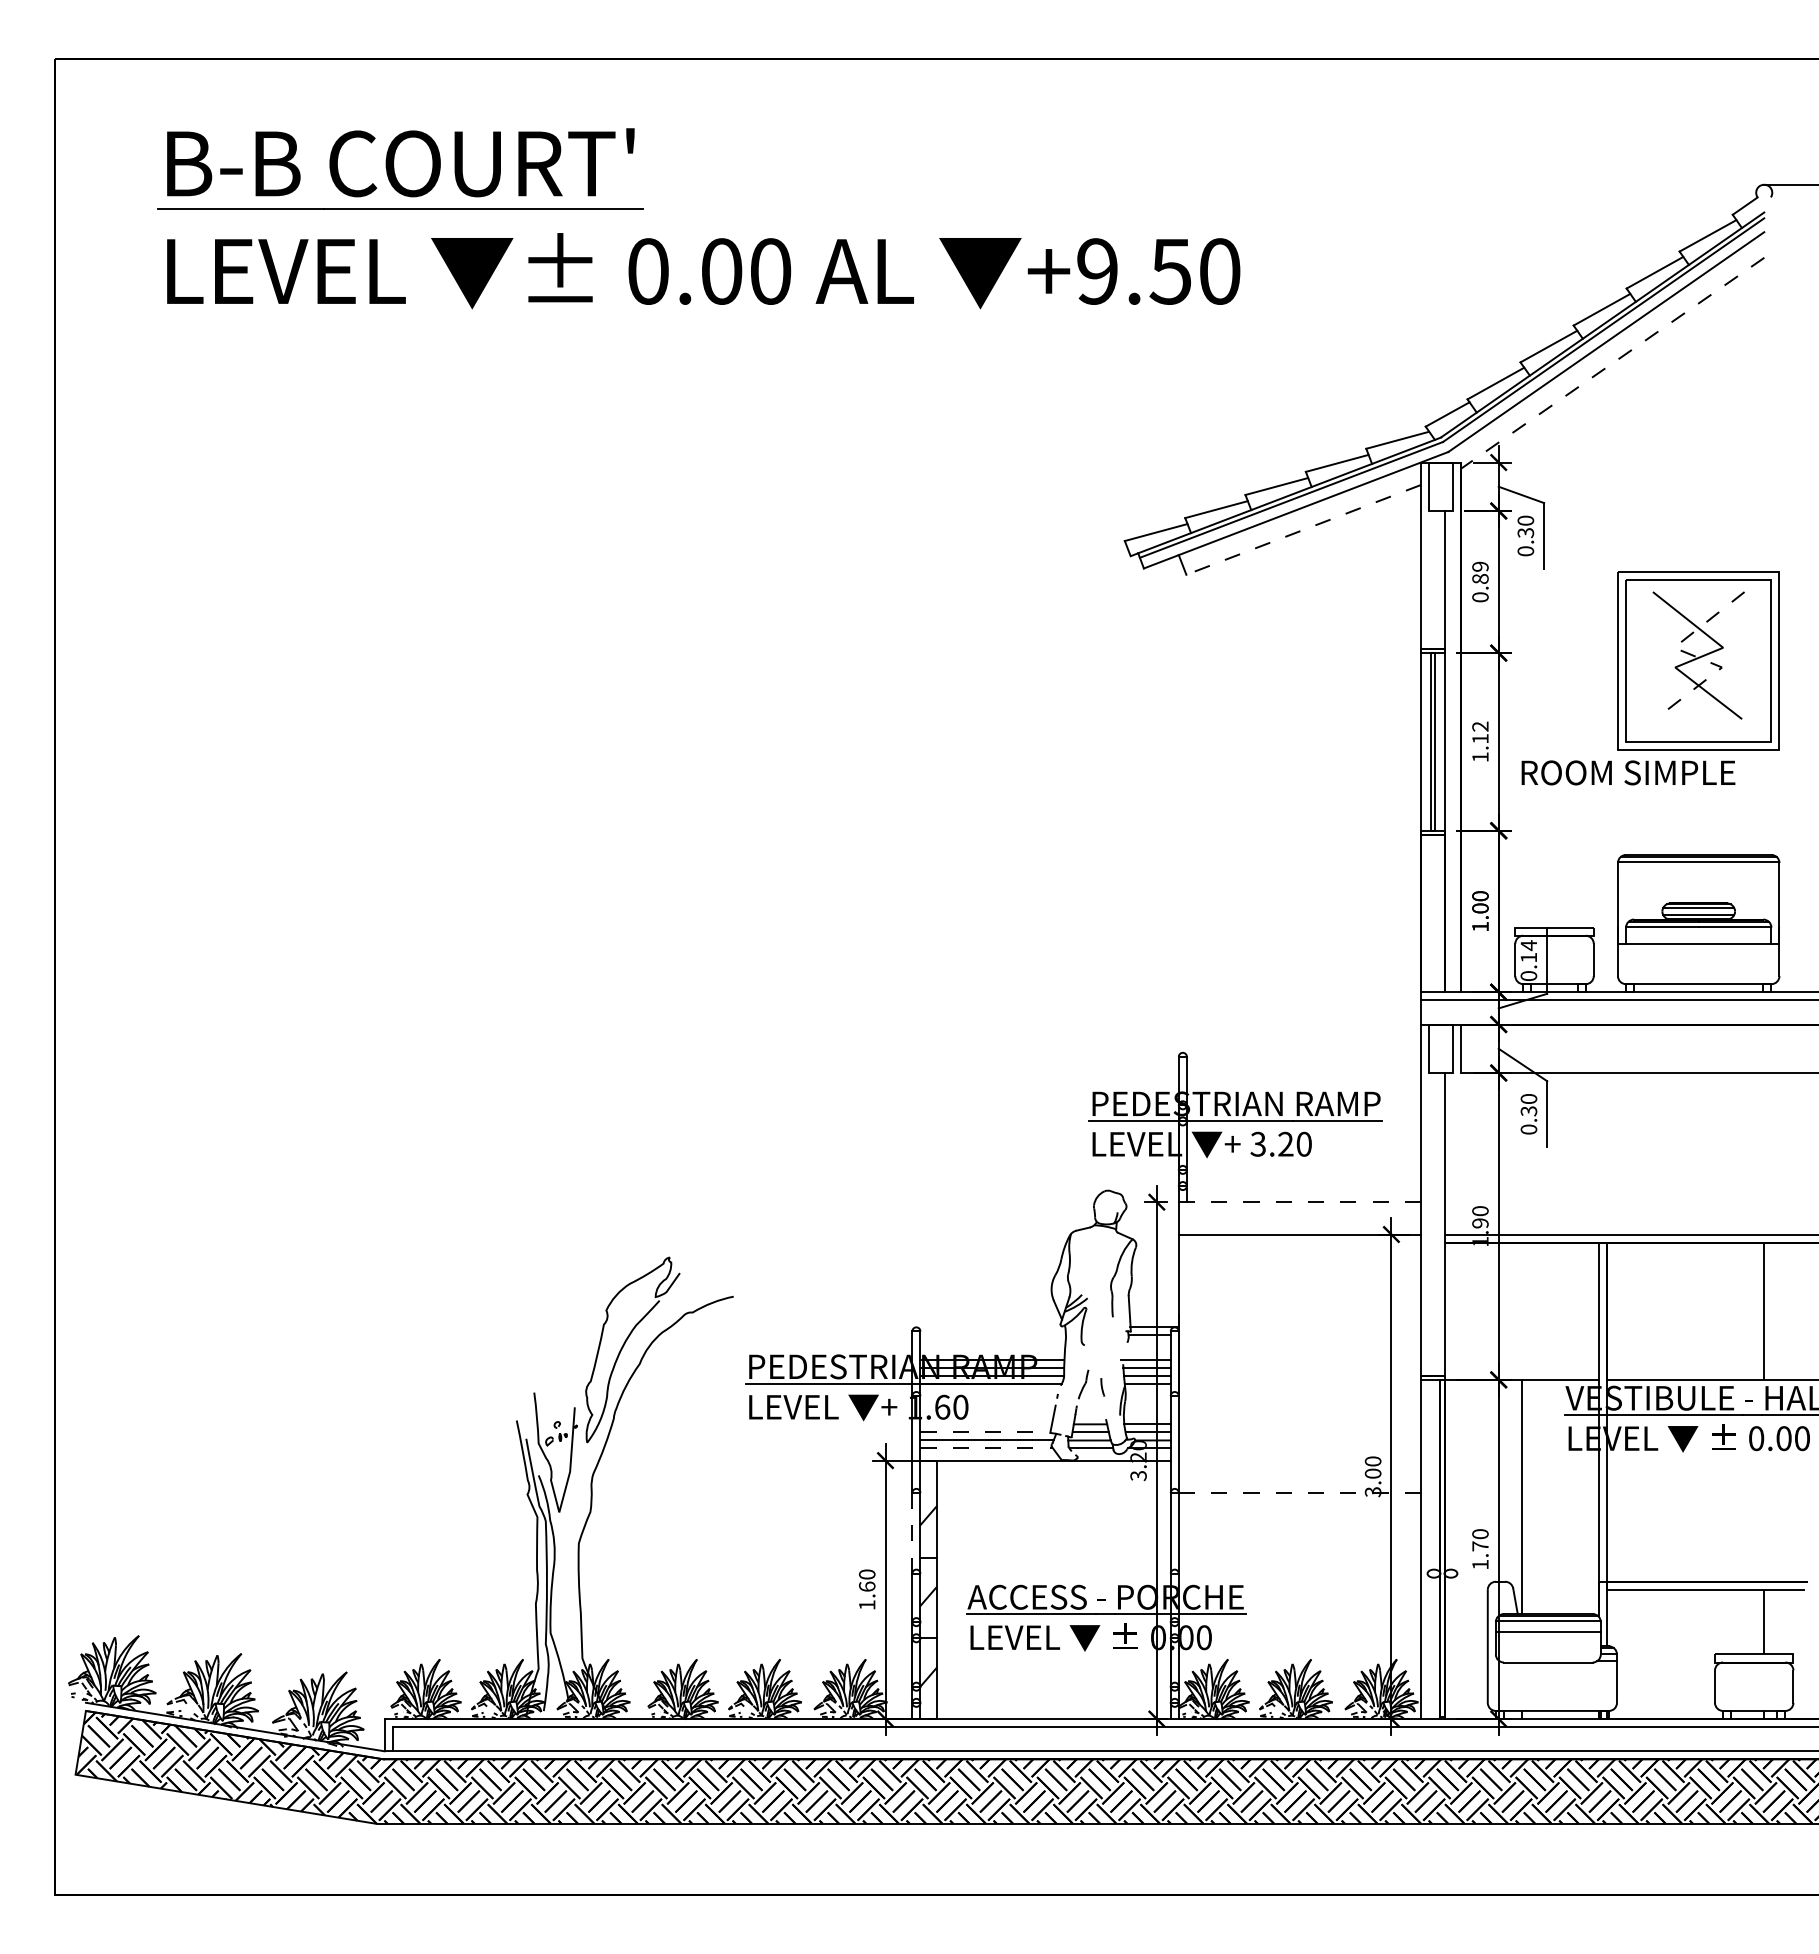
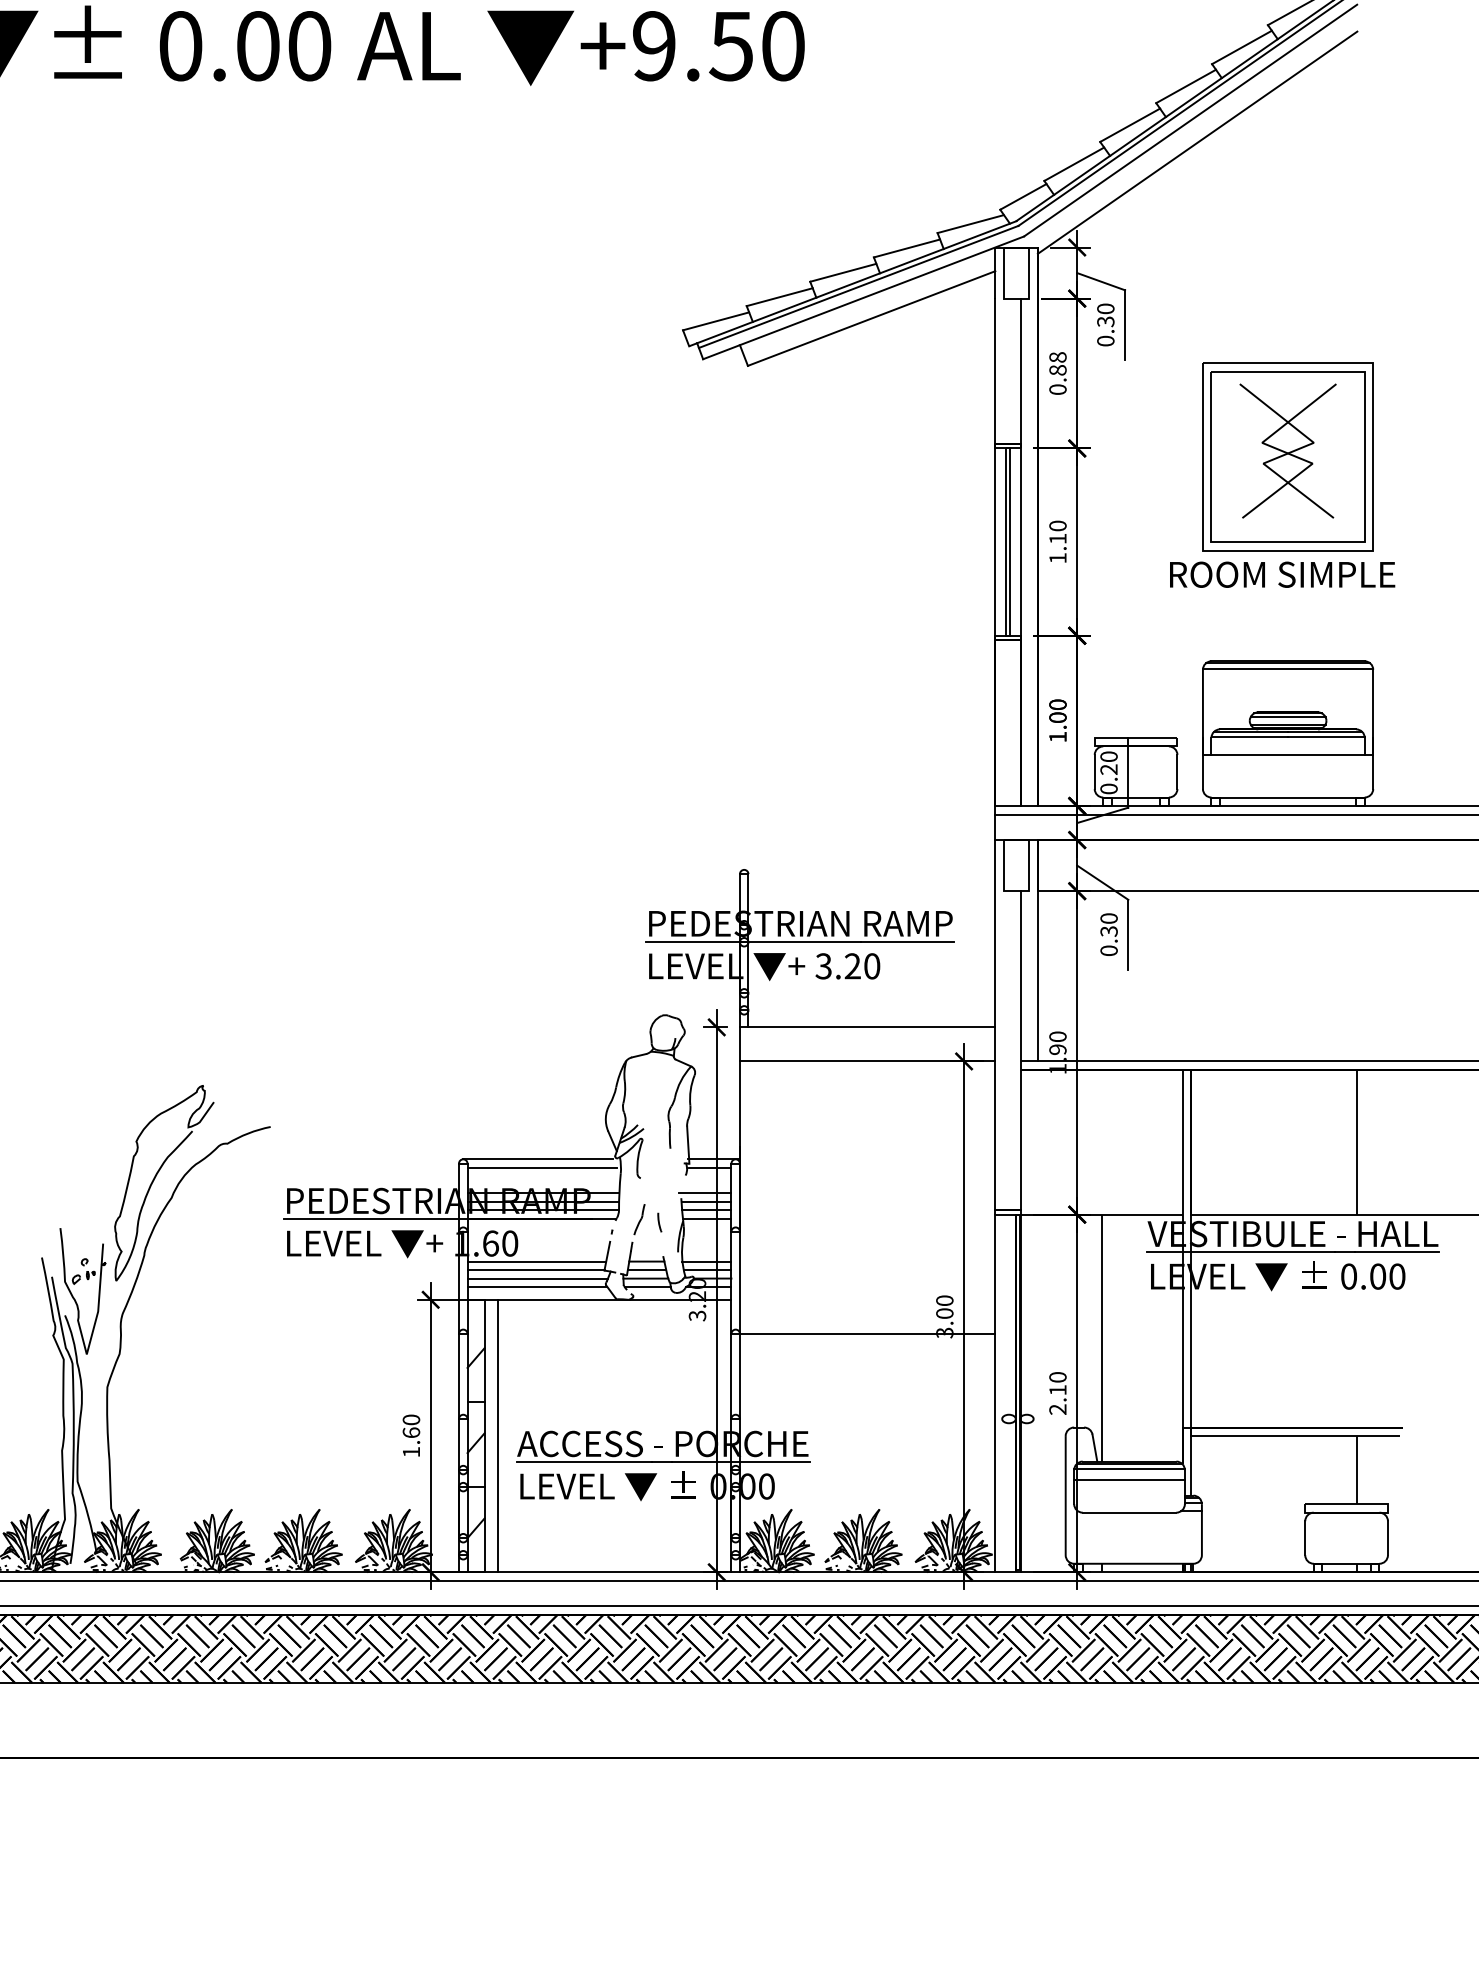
line: (1612, 363) -> (1197, 143), dashed -> solid
line: (1303, 529) -> (871, 318), dashed -> solid
text: (1480, 566) -> (1058, 357), 0.89 -> 0.88
line: (1696, 656) -> (1285, 452), dashed -> solid
text: (1480, 726) -> (1058, 525), 1.12 -> 1.10
text: (1628, 772) -> (1282, 574), moved
text: (1528, 951) -> (1108, 763), 0.14 -> 0.20
line: (1461, 1129) -> (1037, 950), added
line: (1300, 1202) -> (868, 1027), dashed -> solid
line: (987, 1327) -> (538, 1159), added
line: (990, 1335) -> (541, 1167), added
line: (986, 1424) -> (537, 1261), added
line: (985, 1432) -> (536, 1270), dashed -> solid
line: (987, 1448) -> (538, 1287), dashed -> solid
line: (1300, 1492) -> (868, 1333), dashed -> solid
line: (912, 1533) -> (459, 1376), dashed -> solid
text: (1480, 1555) -> (1058, 1399), 1.70 -> 2.10
line: (949, 1589) -> (498, 1435), added

